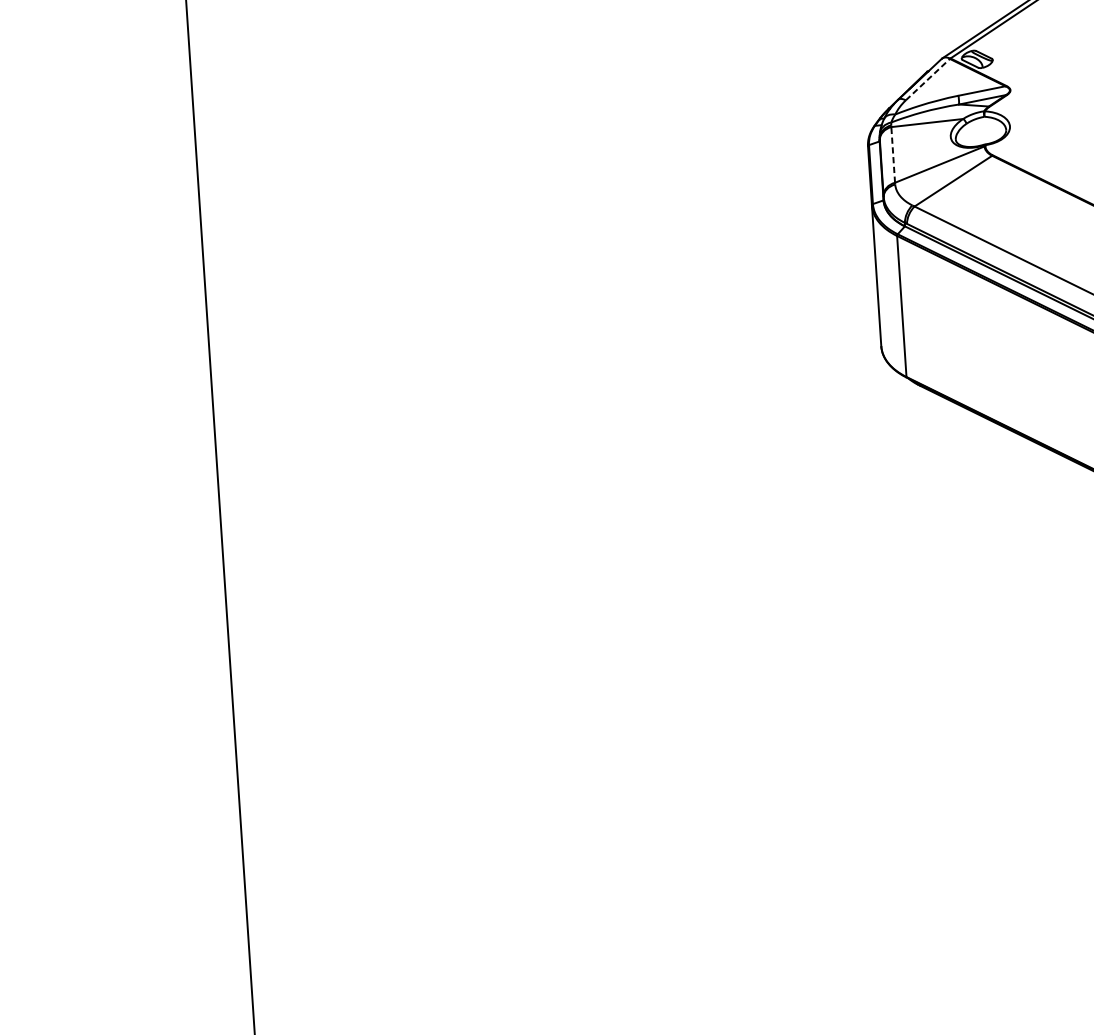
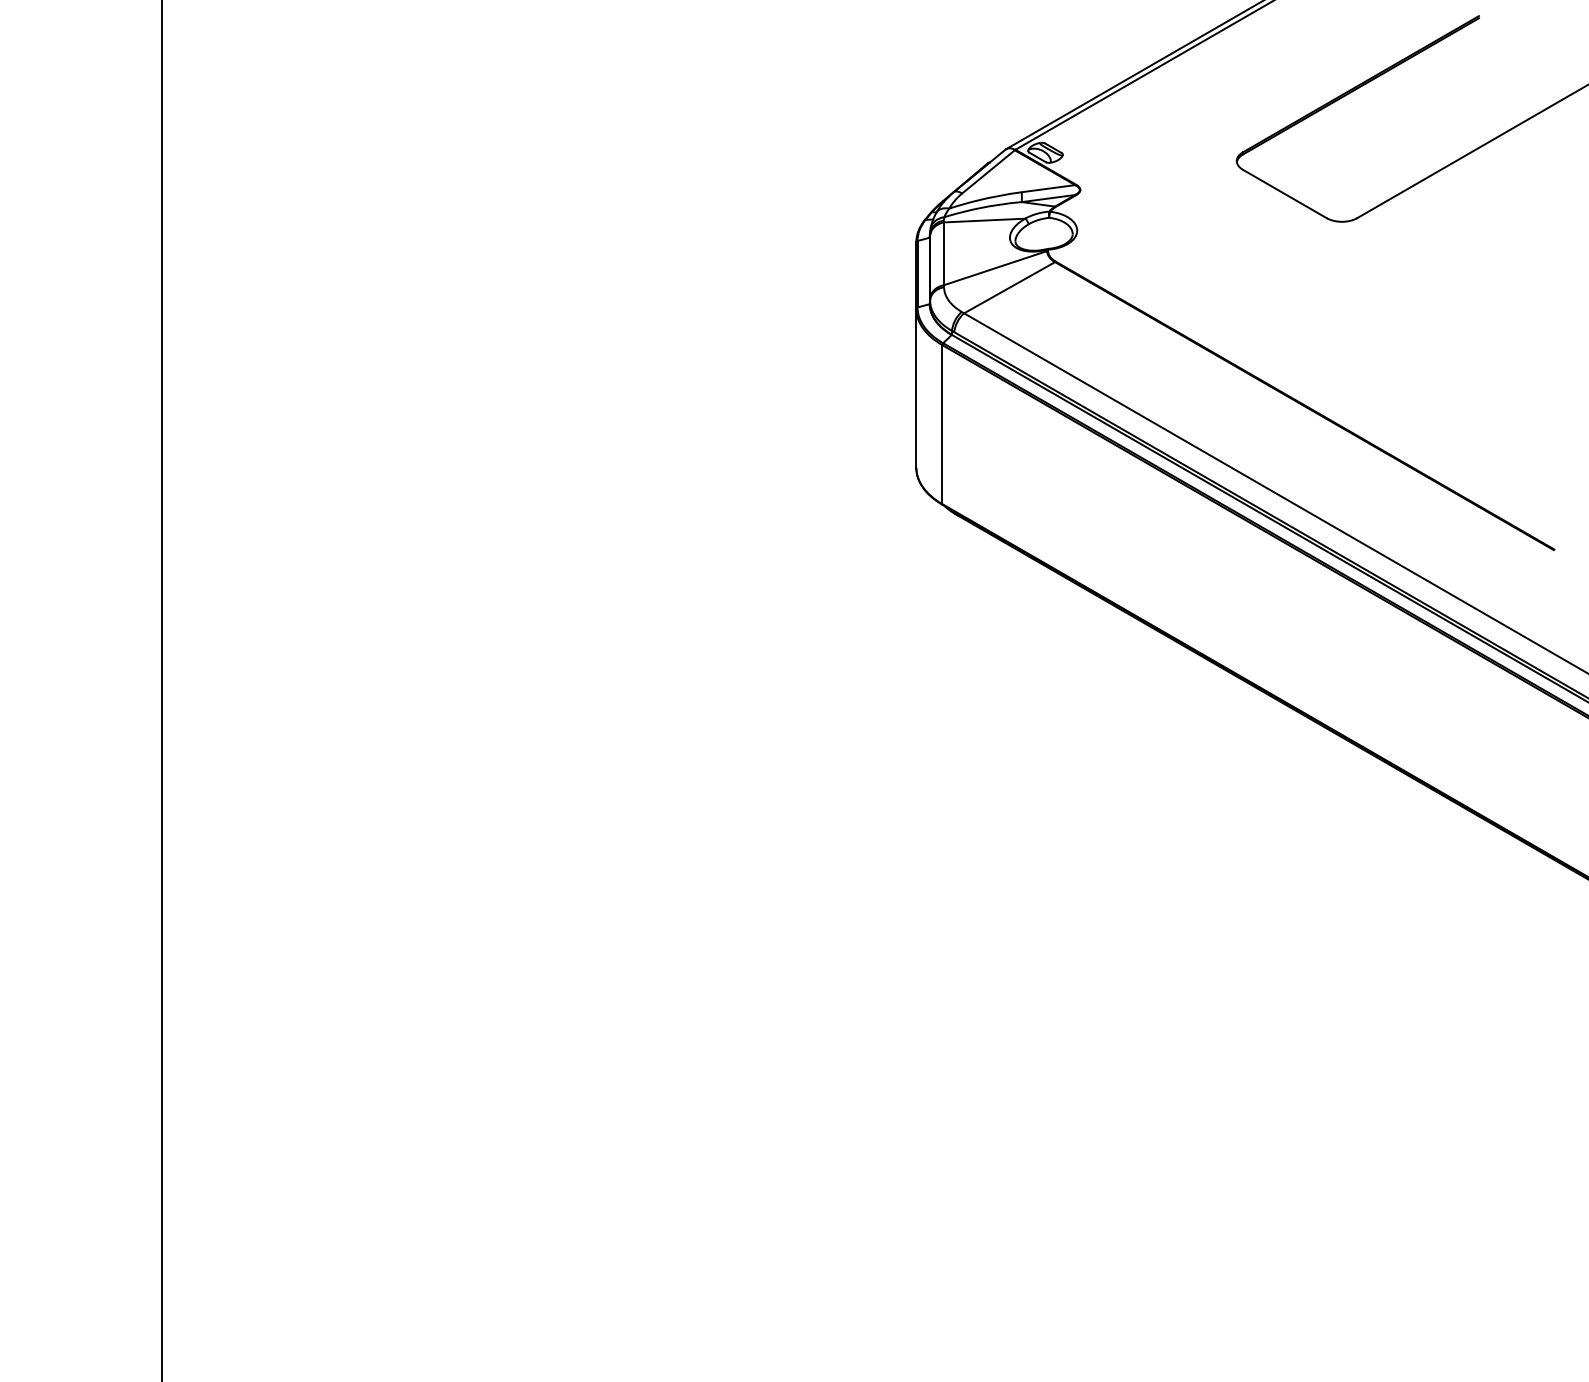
line: (927, 79) -> (988, 171), dashed -> solid
line: (892, 154) -> (943, 253), dashed -> solid

